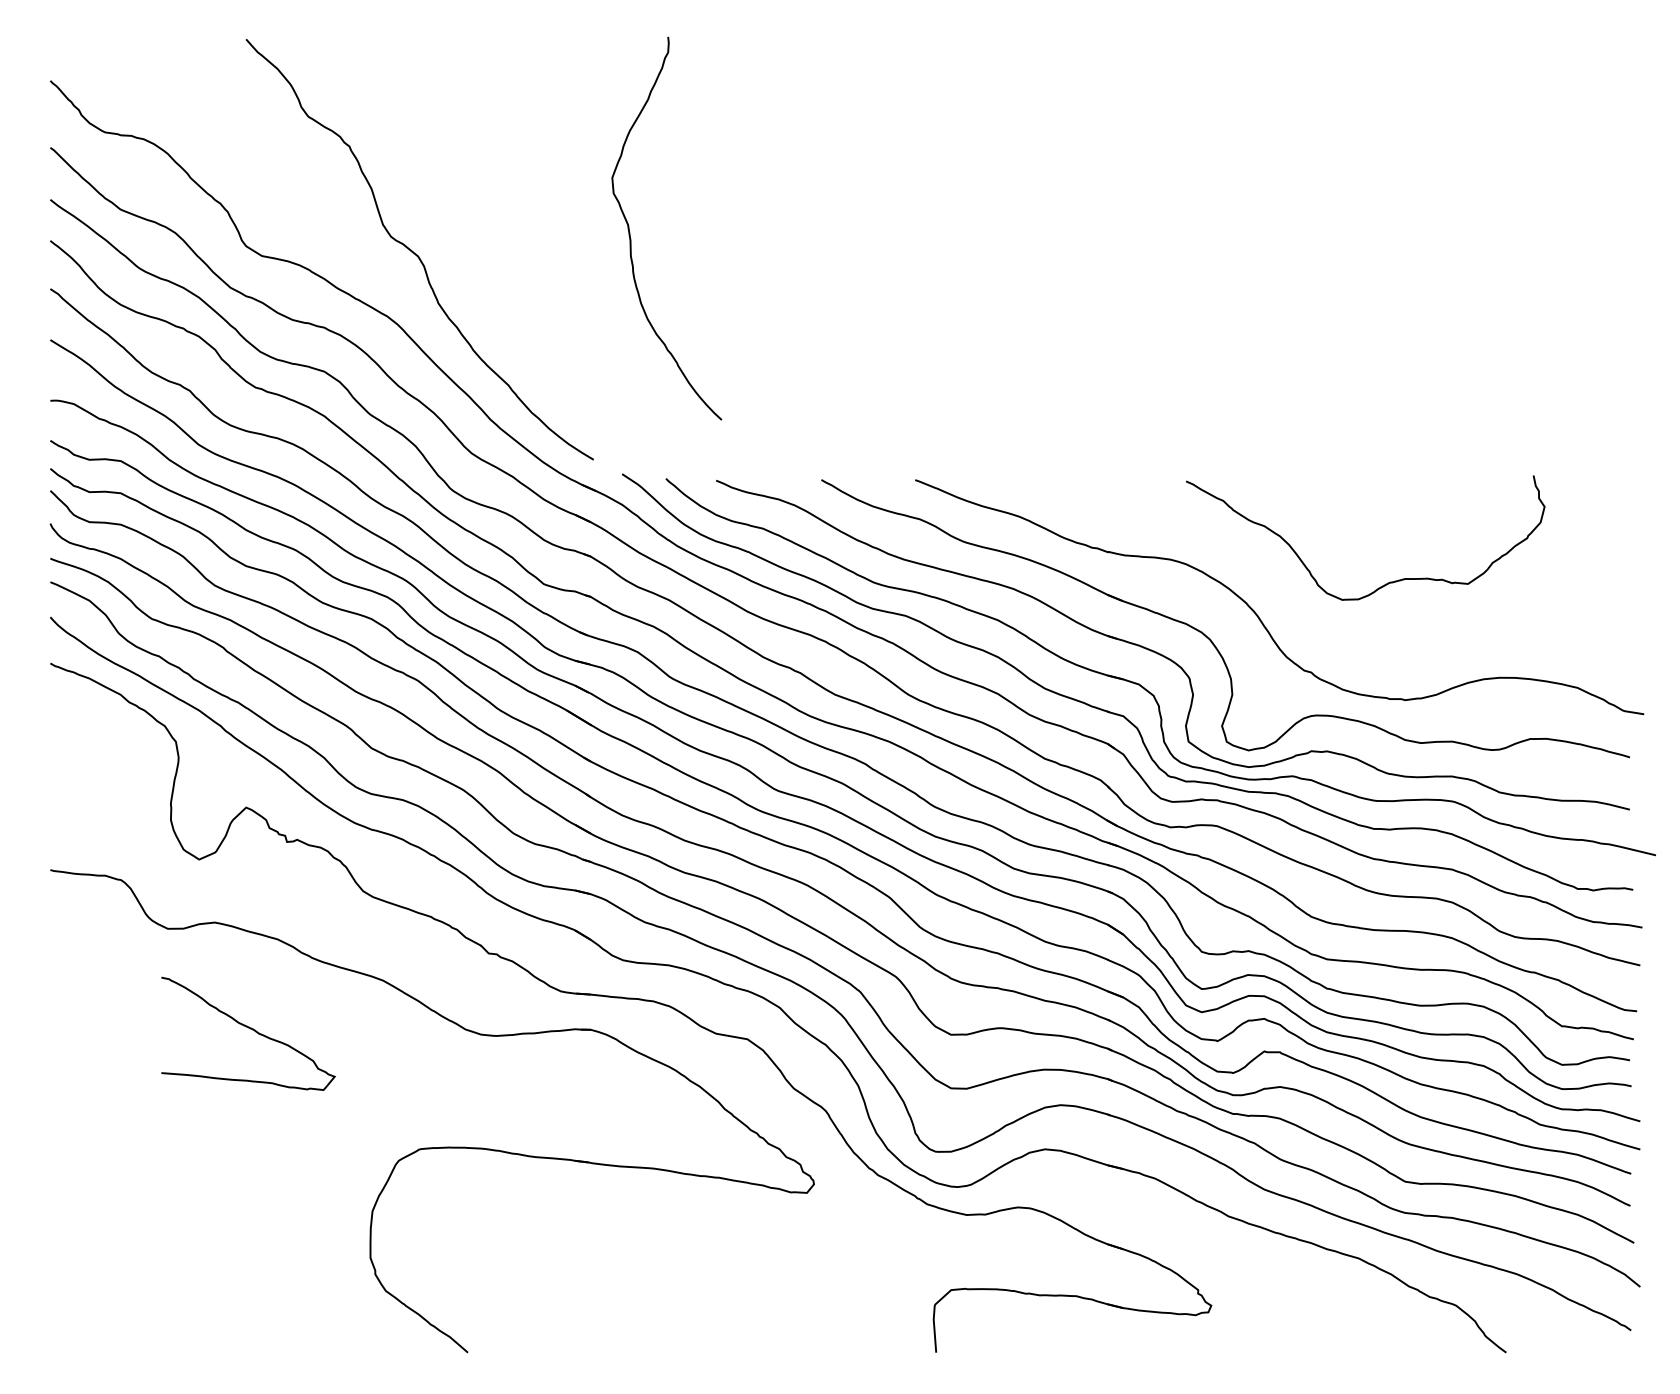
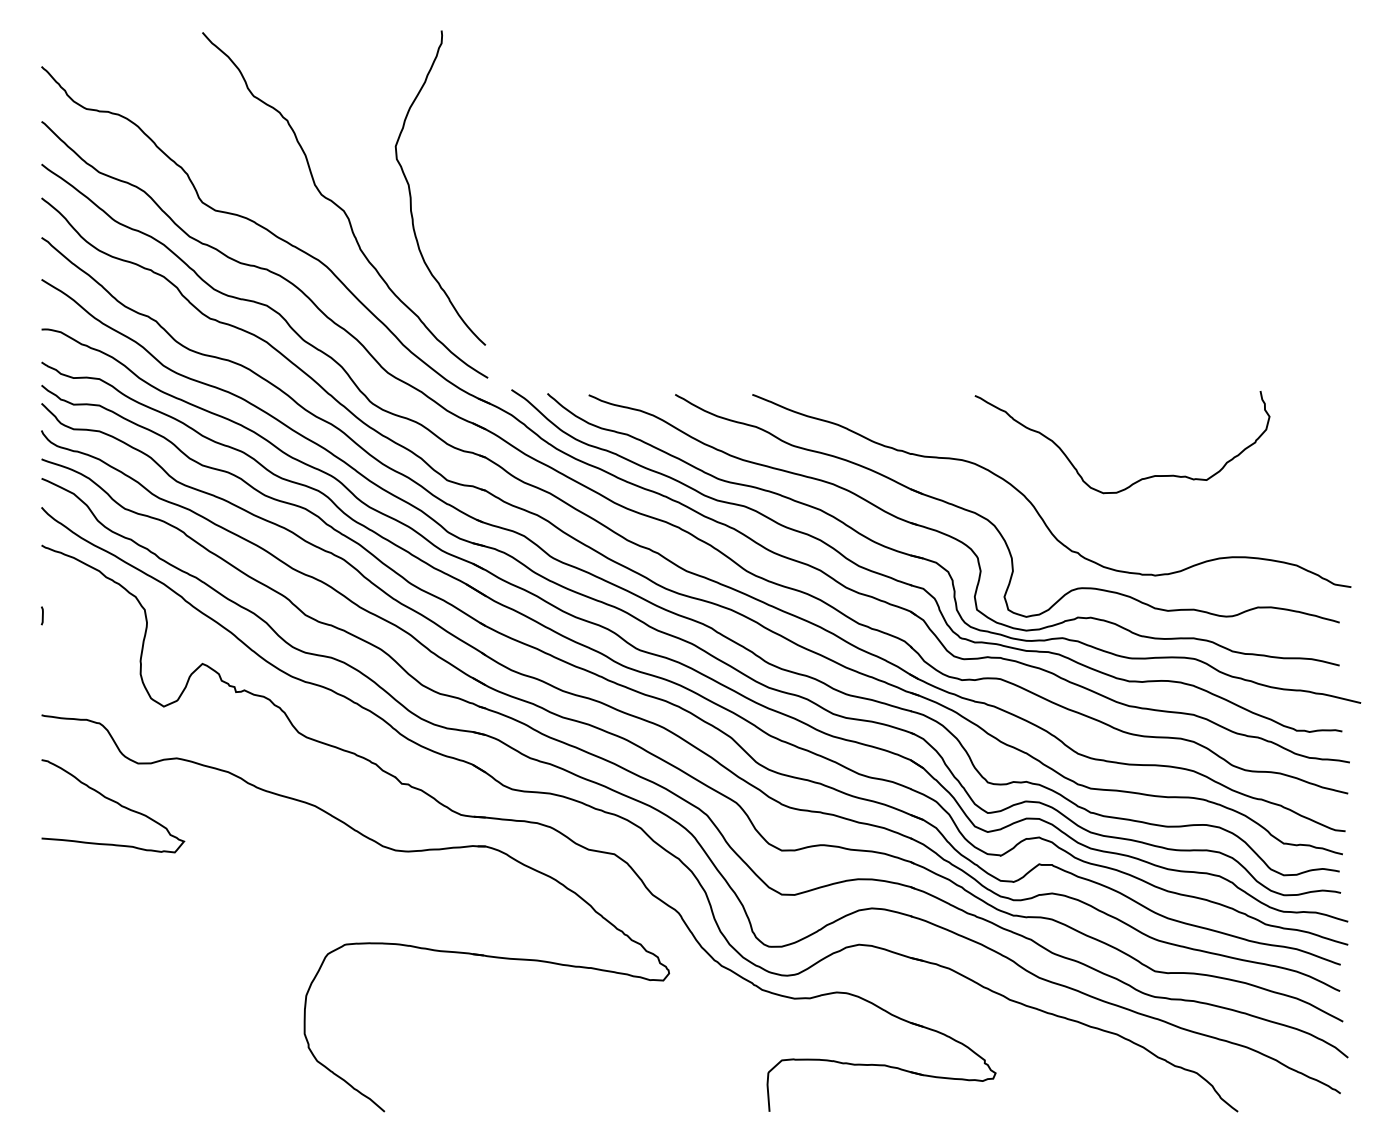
curve: (630, 232) -> (410, 191), moved
line: (51, 748) -> (42, 615), added
curve: (250, 1029) -> (114, 802), moved

